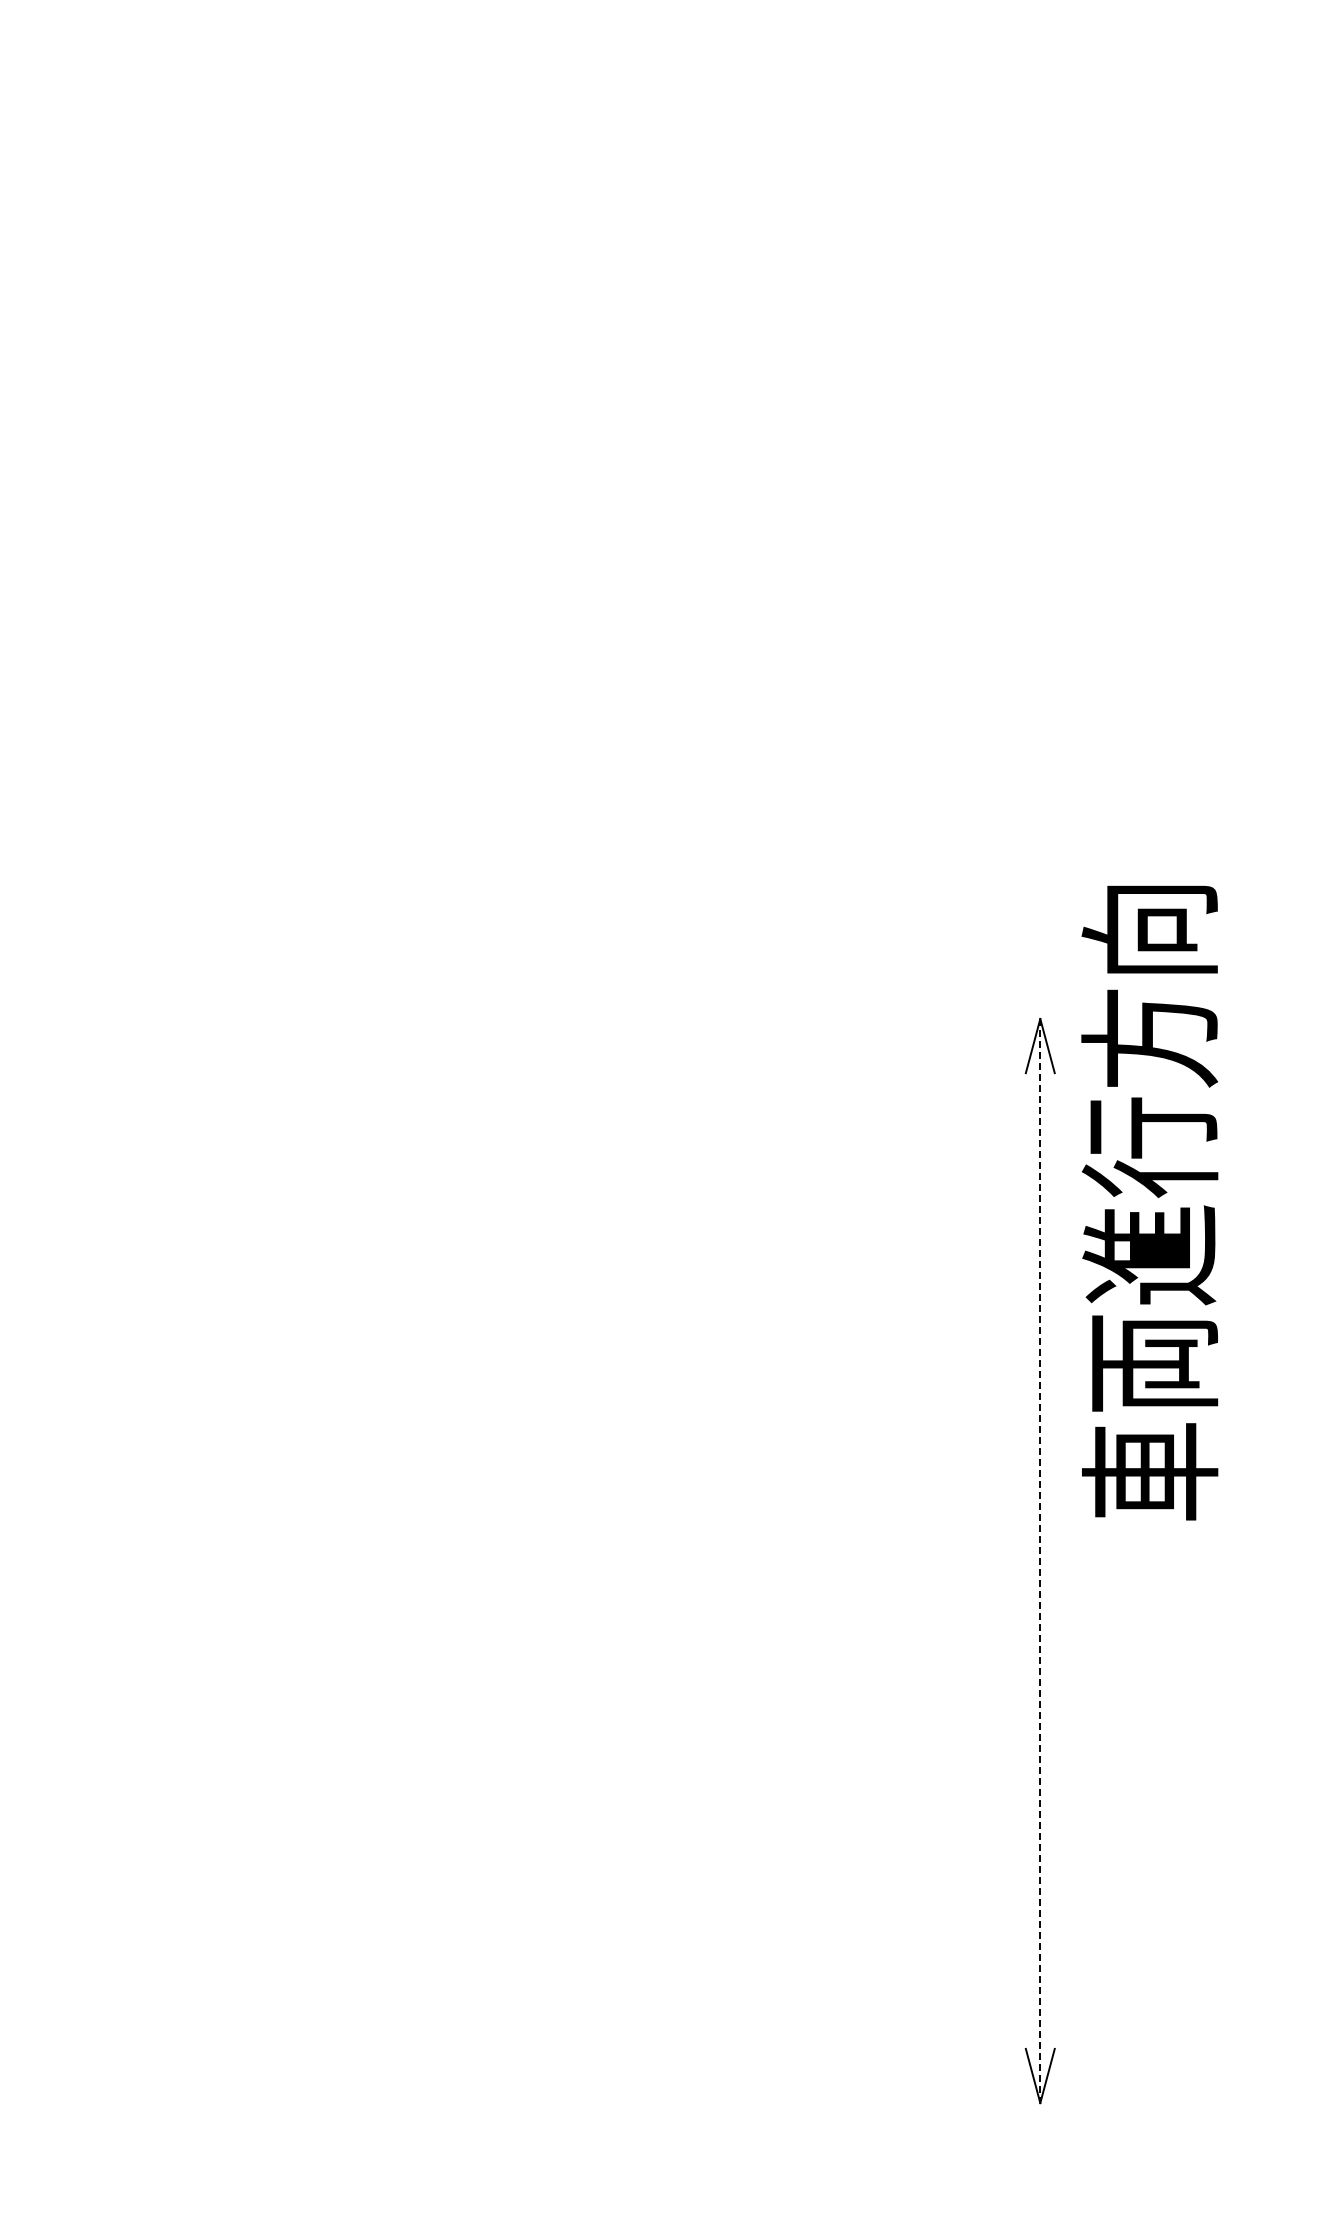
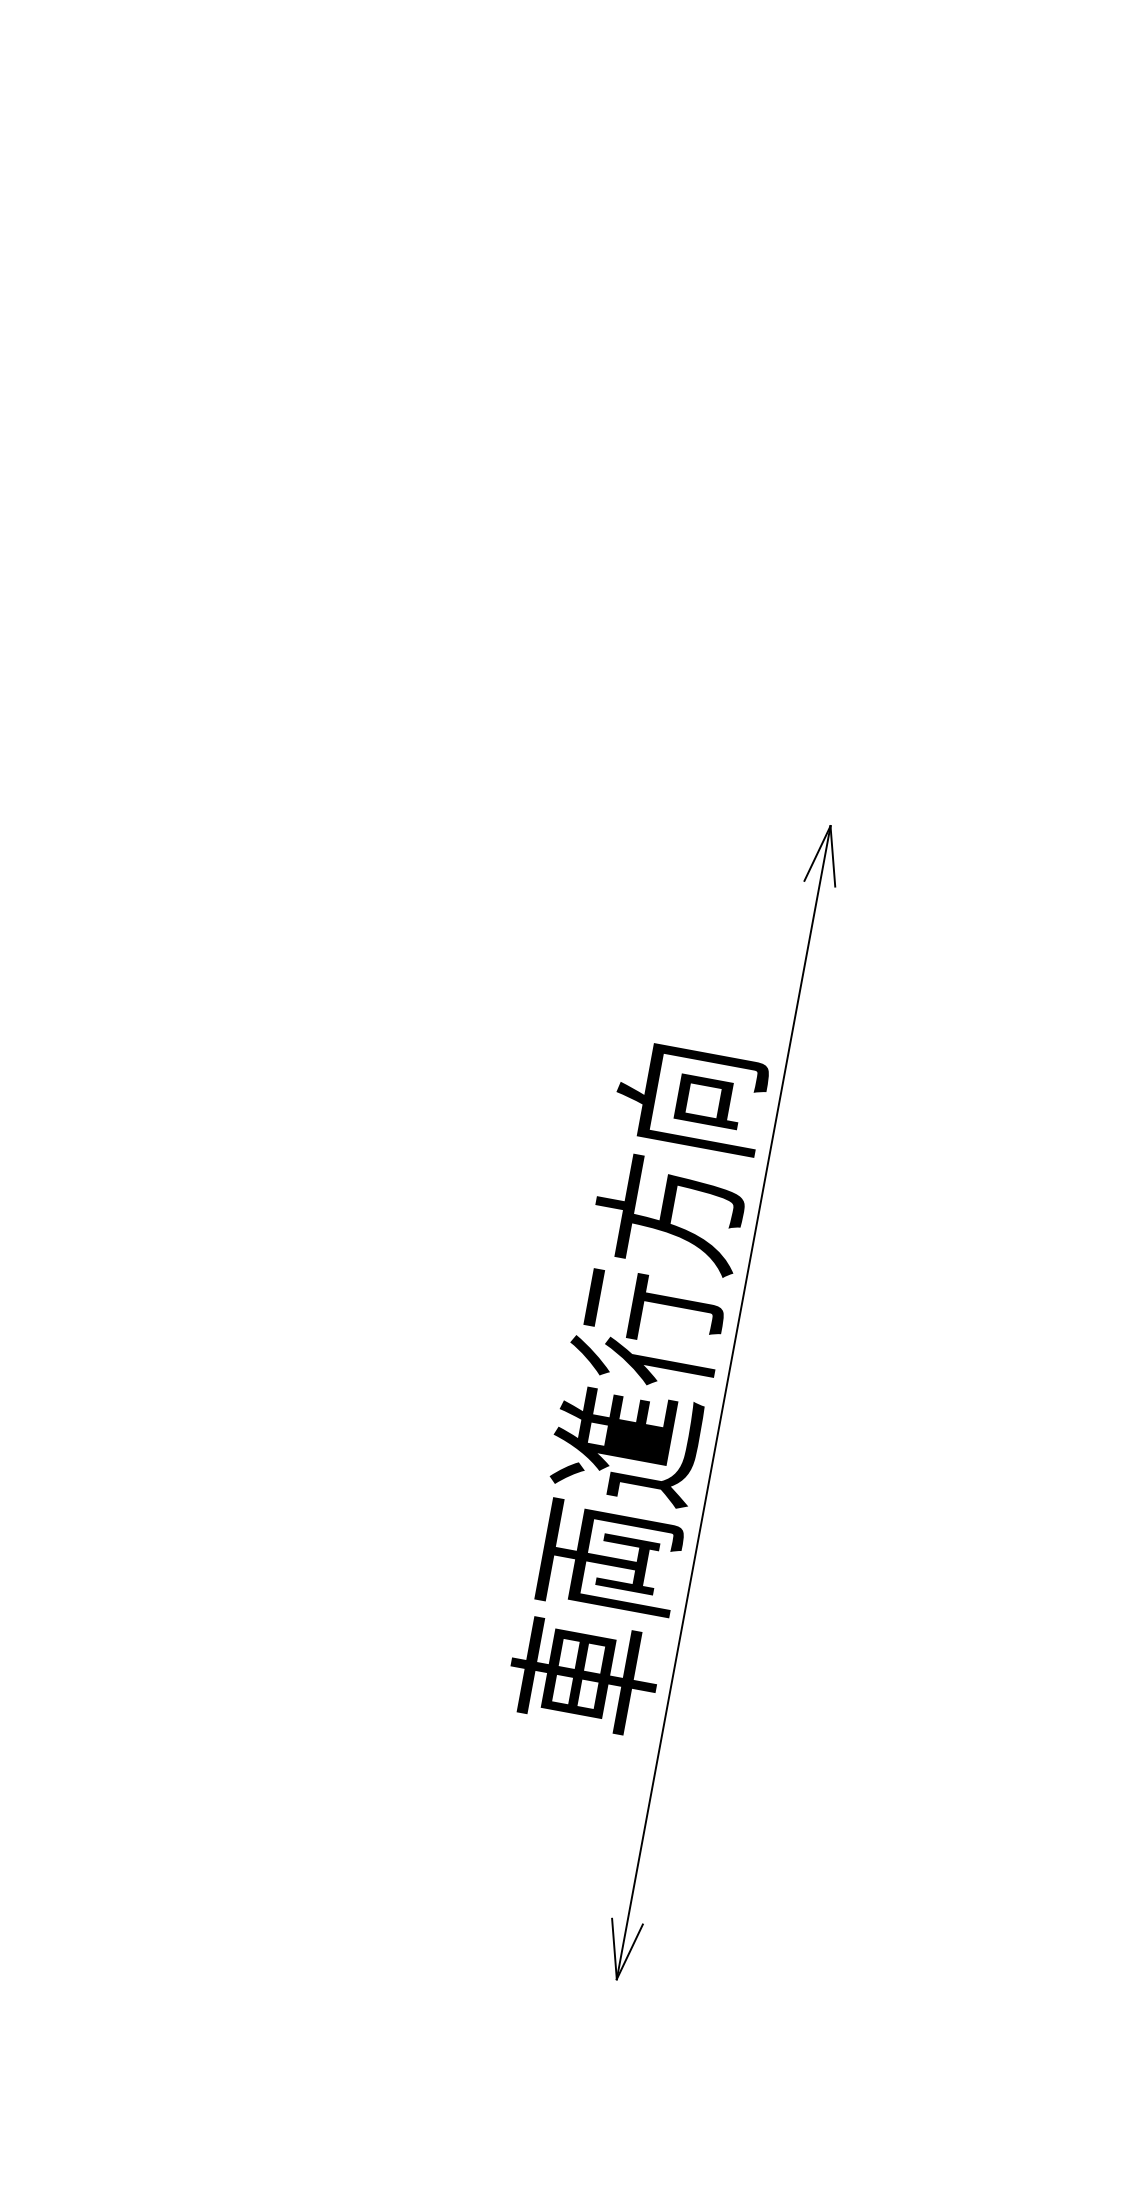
text: (1149, 1202) -> (636, 1388), moved
line: (1040, 1561) -> (723, 1403), dashed -> solid

